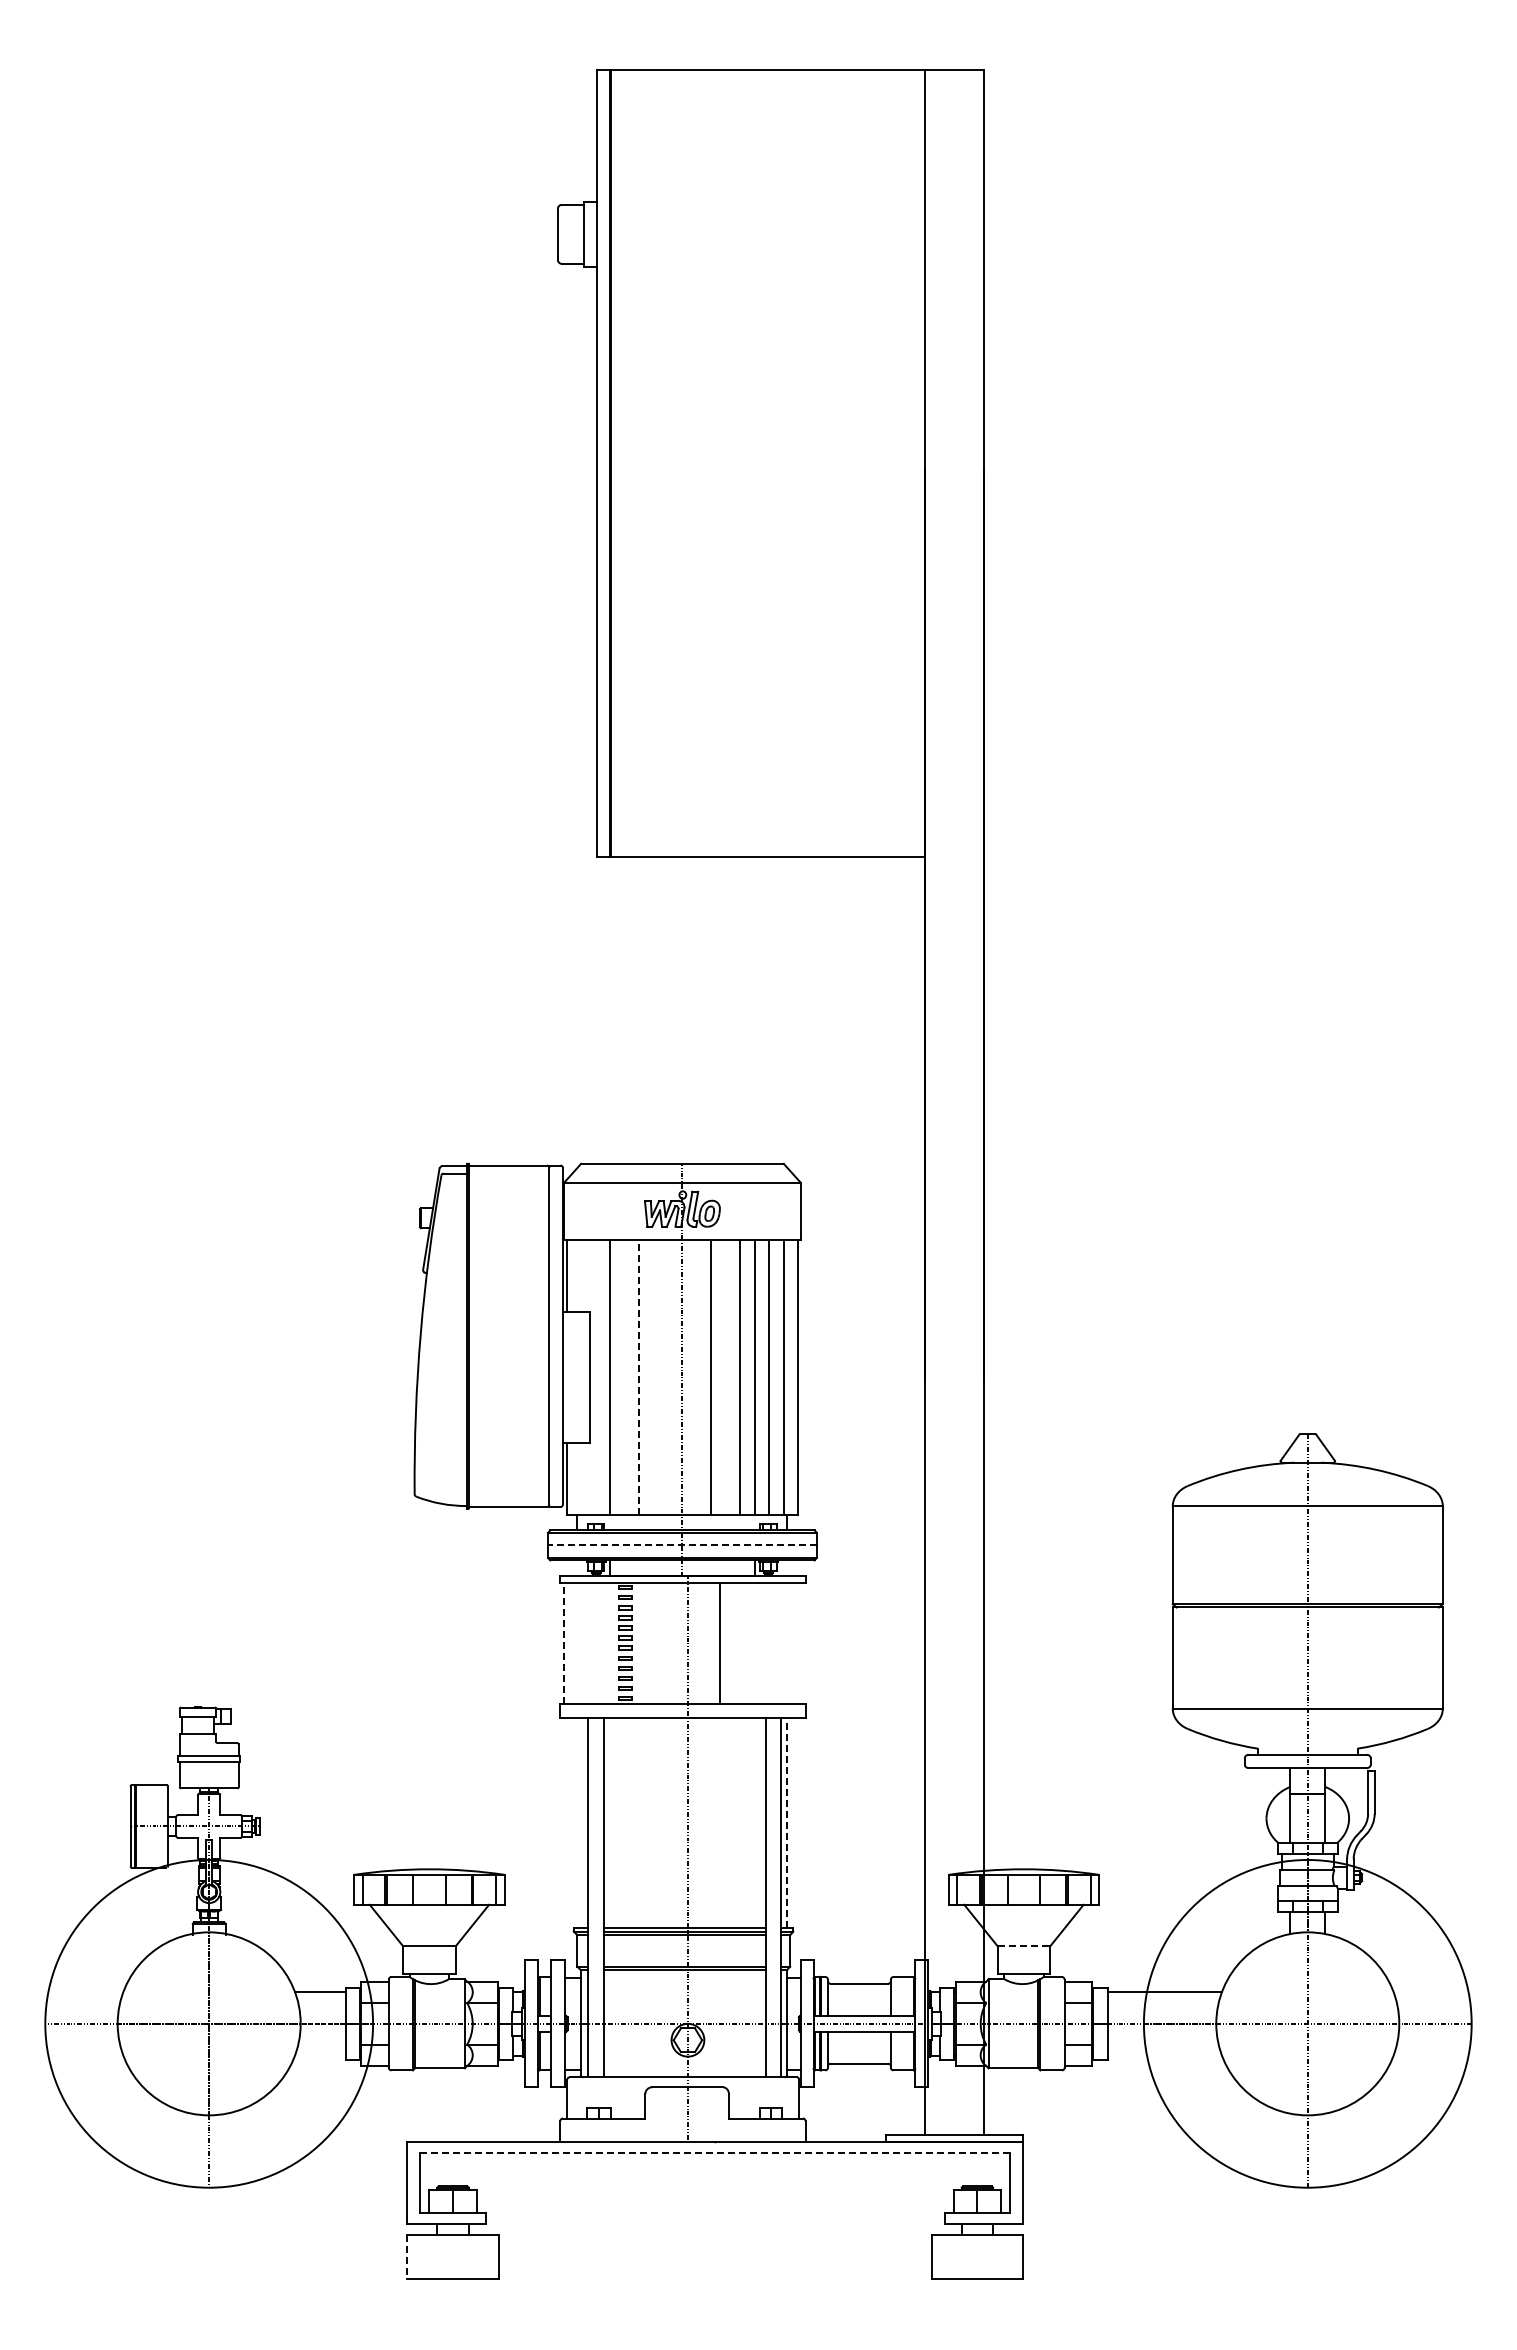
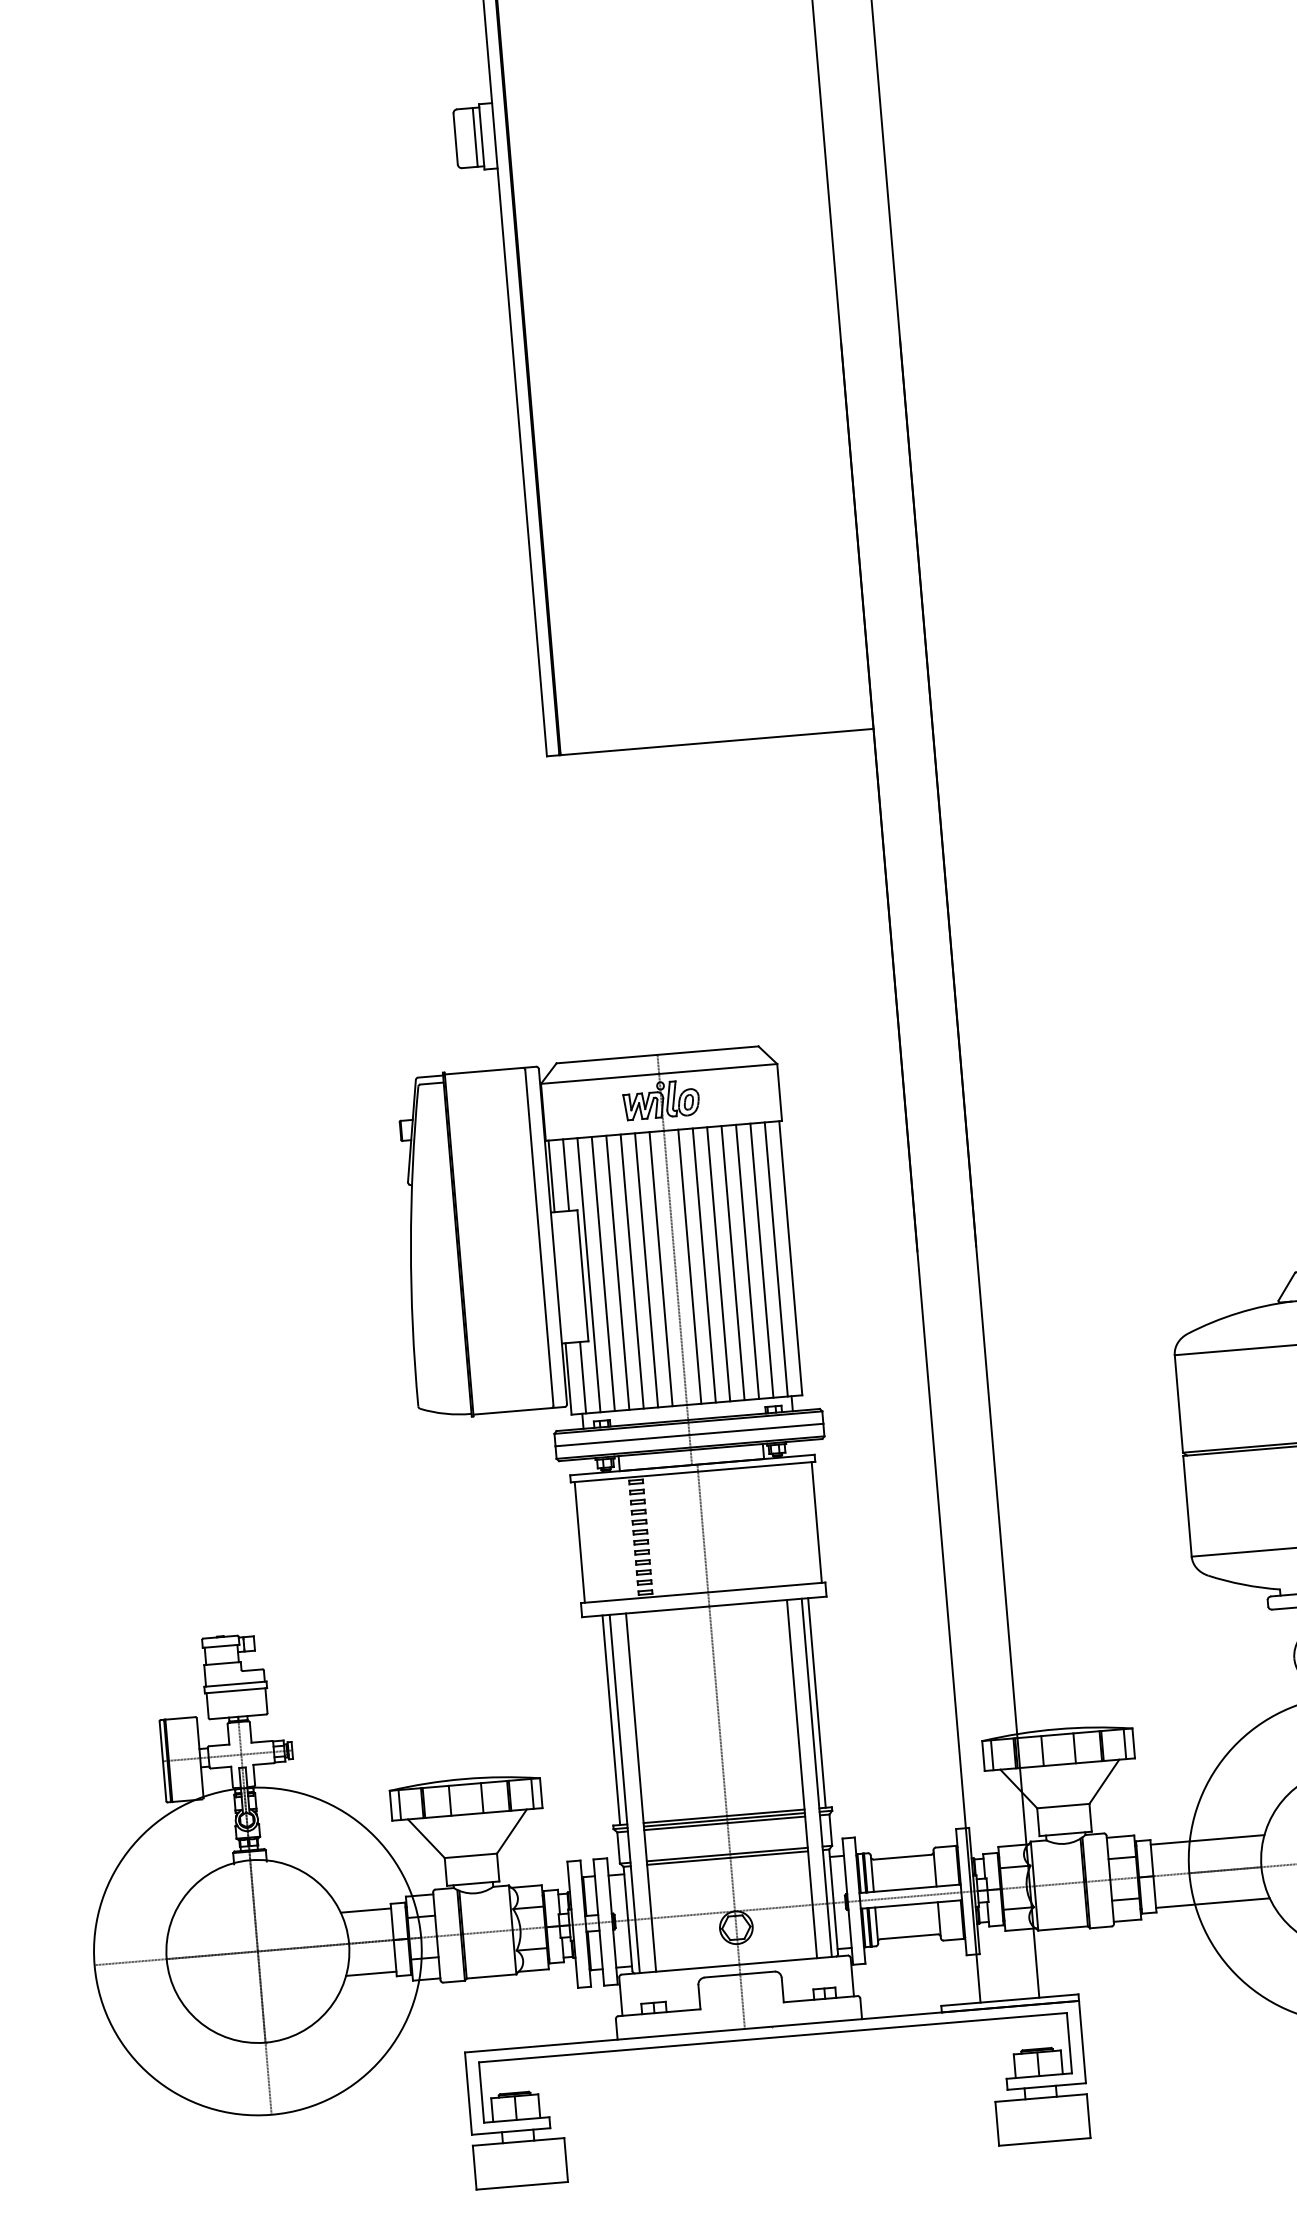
line: (577, 233) -> (475, 136), added
line: (581, 1275) -> (566, 1174), added
line: (595, 1377) -> (588, 1275), added
line: (624, 1377) -> (617, 1272), added
line: (639, 1377) -> (632, 1271), dashed -> solid
line: (653, 1377) -> (646, 1270), added
line: (668, 1377) -> (661, 1268), added
line: (696, 1377) -> (689, 1266), added
line: (725, 1377) -> (718, 1264), added
line: (581, 1479) -> (583, 1377), added
line: (681, 1545) -> (688, 1435), dashed -> solid
line: (720, 1642) -> (817, 1521), moved
line: (564, 1643) -> (580, 1542), dashed -> solid
line: (580, 1822) -> (611, 1719), added
line: (787, 1822) -> (817, 1702), dashed -> solid
line: (1024, 1946) -> (1063, 1806), dashed -> solid
line: (320, 2055) -> (371, 1973), added
line: (1164, 2055) -> (1212, 1903), added
line: (715, 2152) -> (773, 2037), dashed -> solid
line: (407, 2257) -> (475, 2167), dashed -> solid

